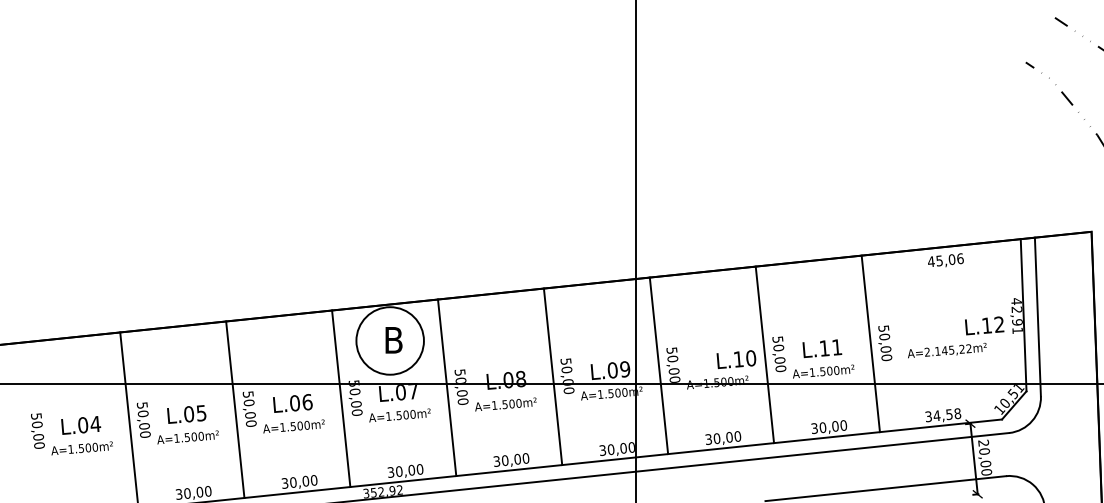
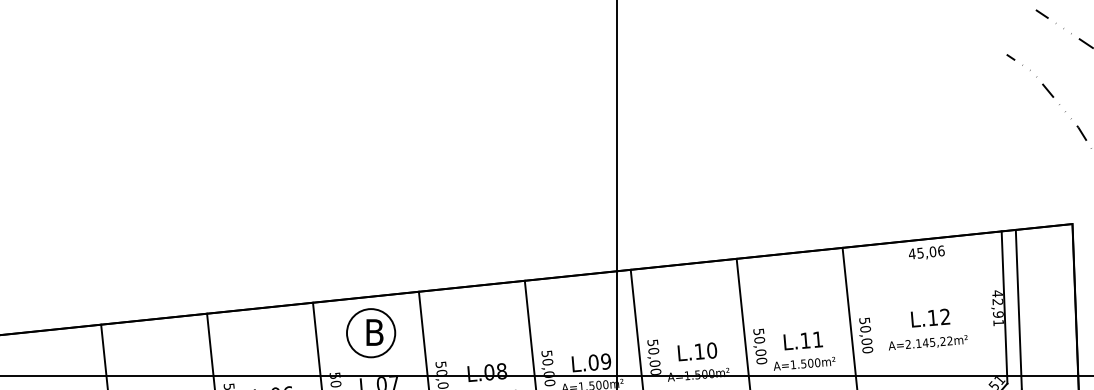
text: (984, 325) -> (930, 317), moved
circle: (390, 340) -> (371, 332), size x0.71
text: (736, 359) -> (697, 351), moved

